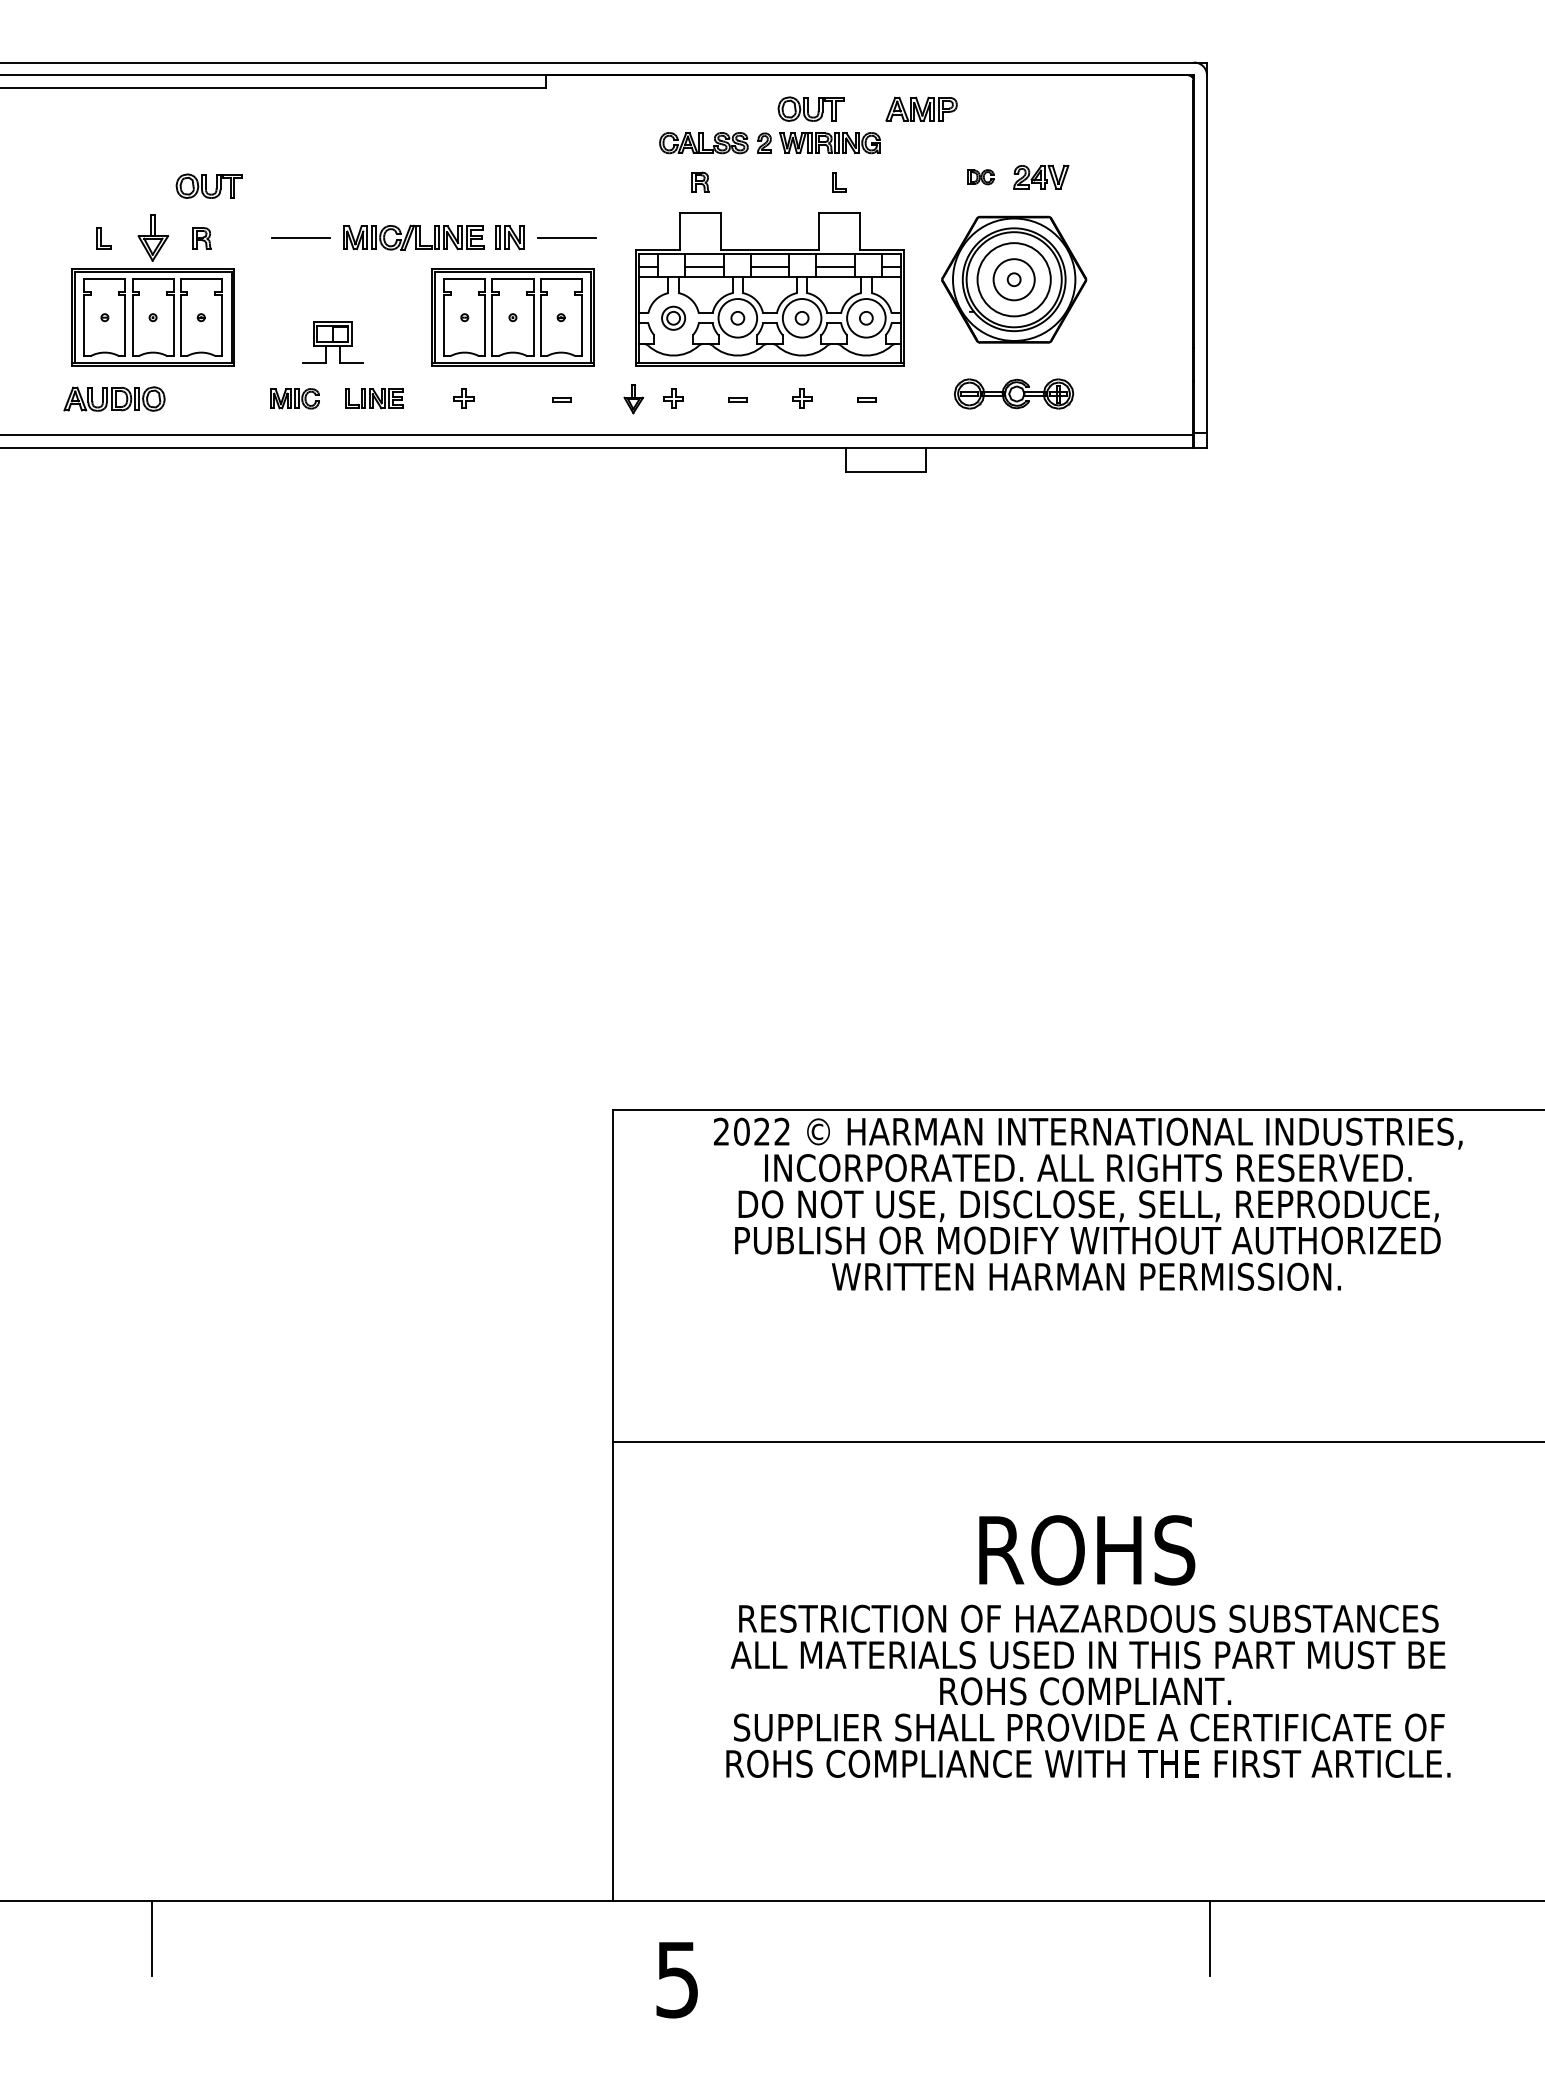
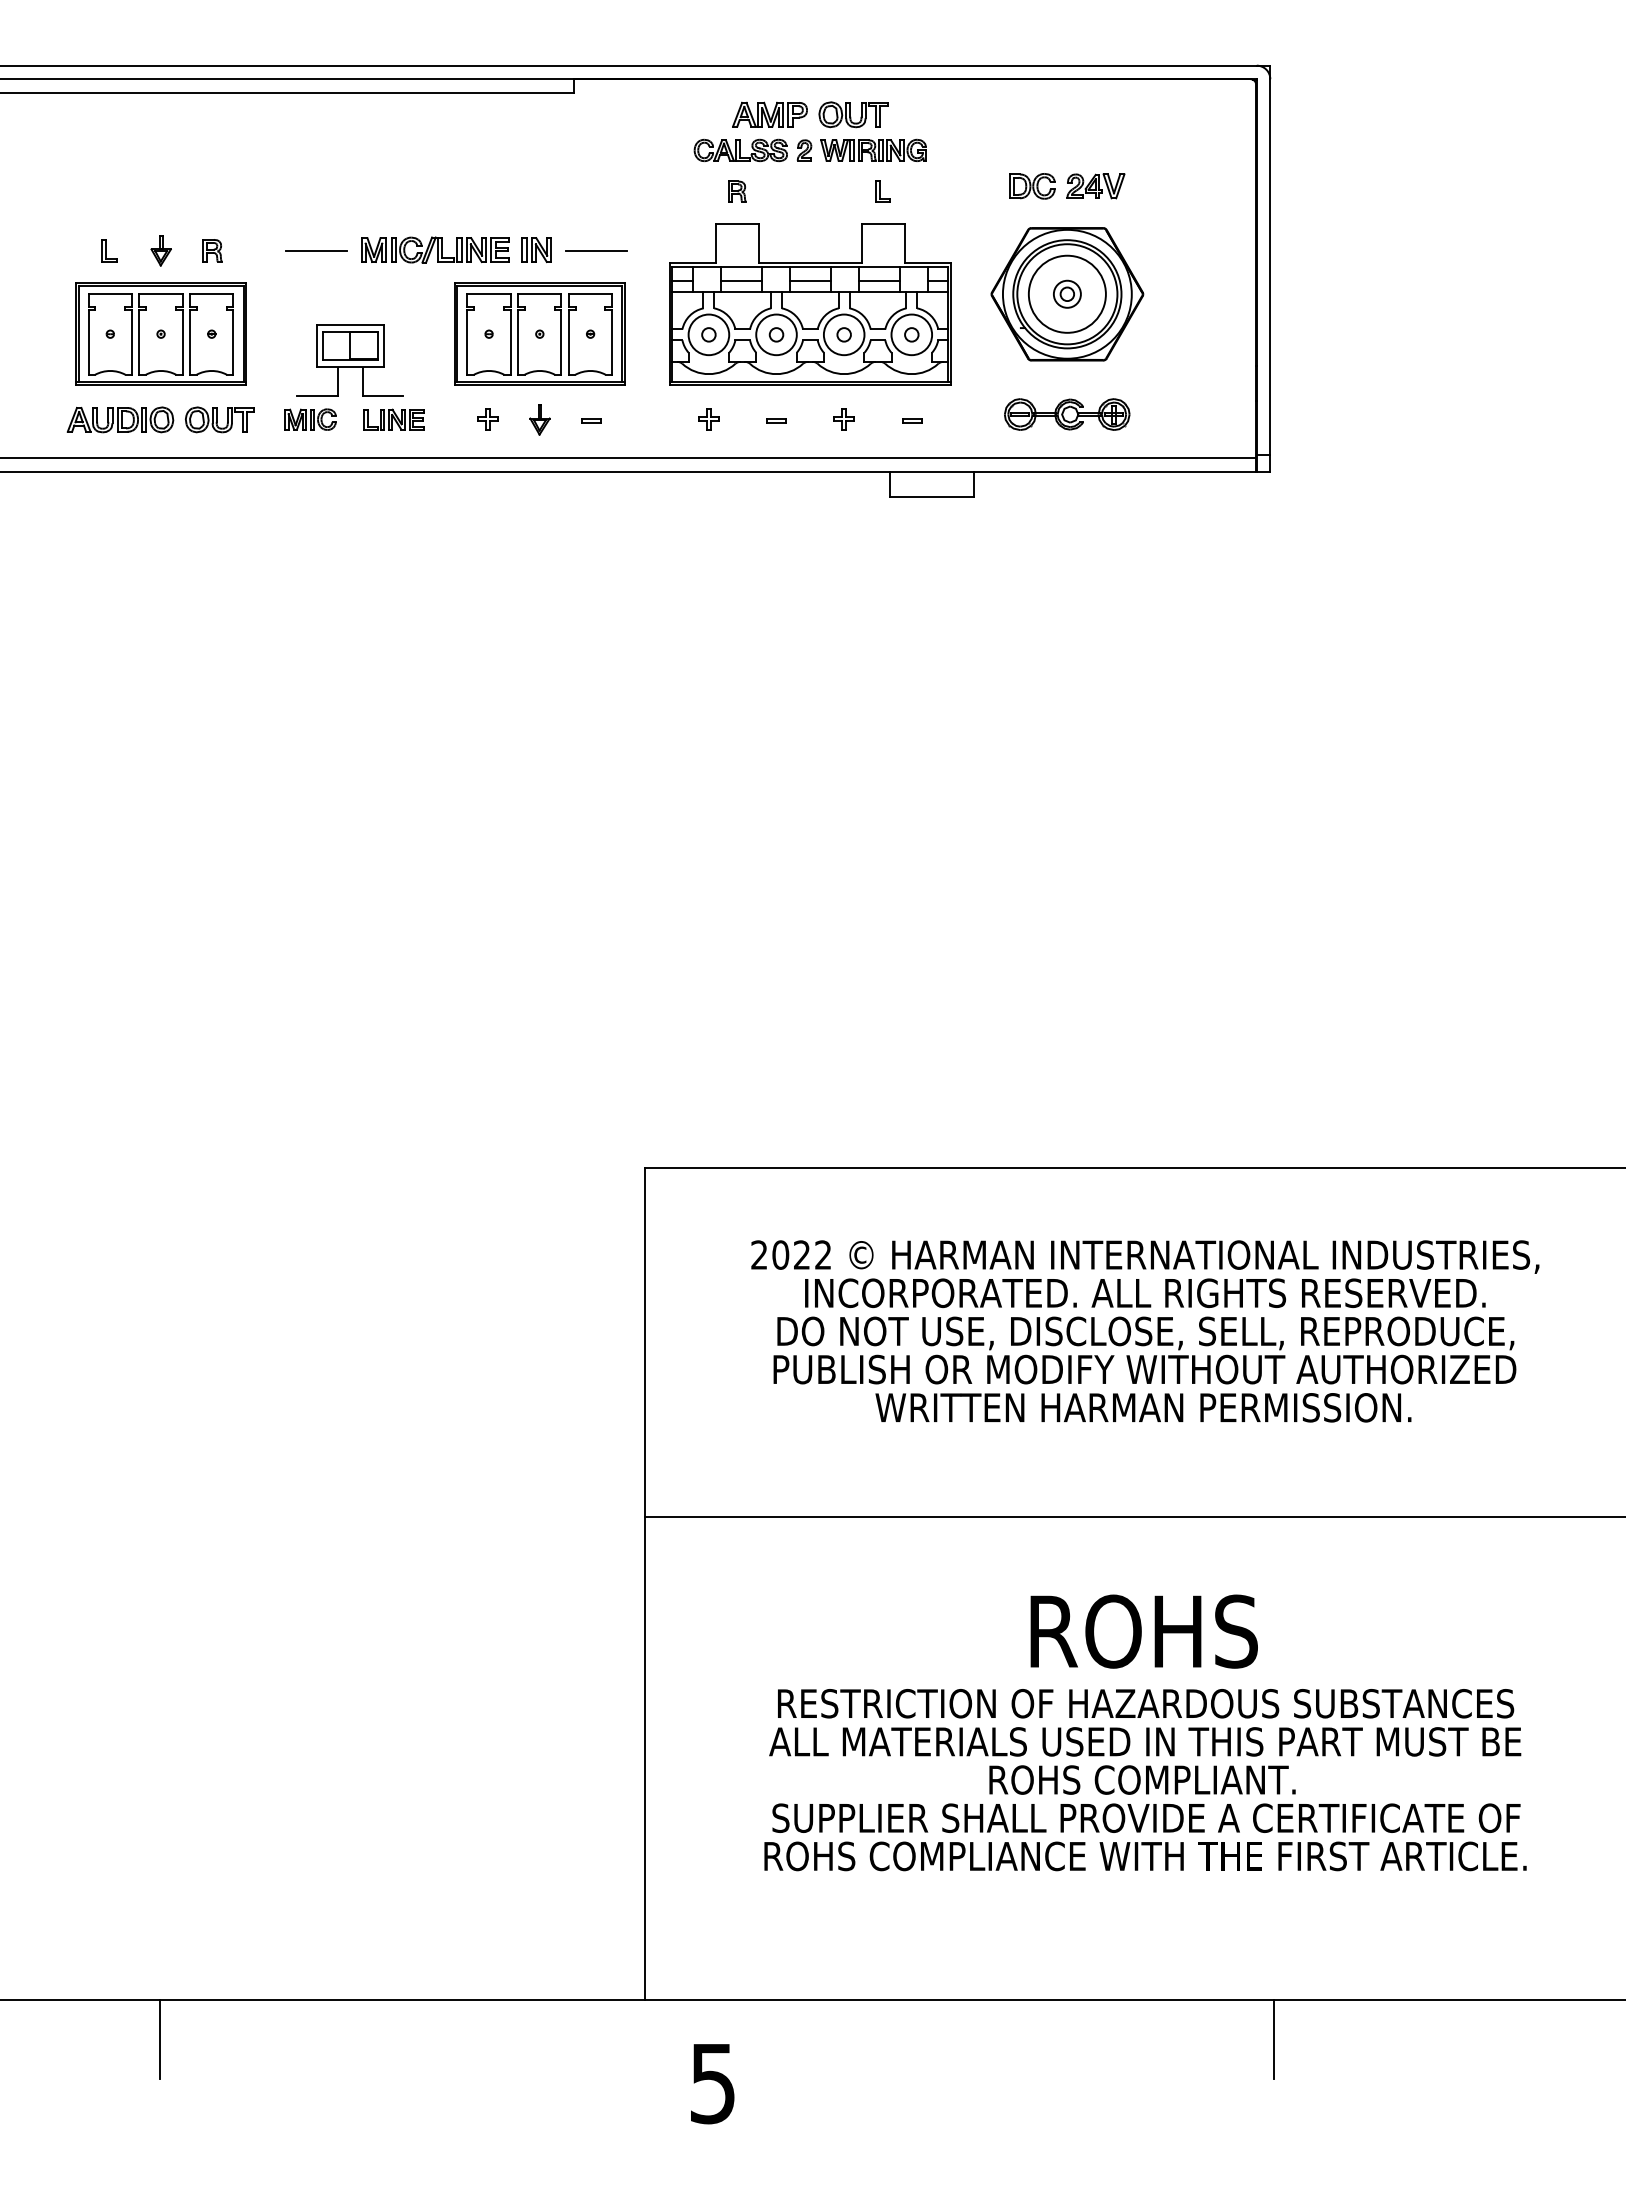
part: (921, 108) -> (769, 114), moved
part: (981, 177) -> (1032, 186), size x1.67
part: (208, 185) -> (219, 419), moved
part: (152, 238) -> (160, 250), size x0.62
circle: (1013, 278) -> (1066, 293), size x0.62
circle: (673, 317) -> (708, 334), size x1.67
part: (332, 342) -> (349, 360), size x1.67
part: (633, 398) -> (539, 419), moved
text: (1088, 1204) -> (1145, 1331), moved

